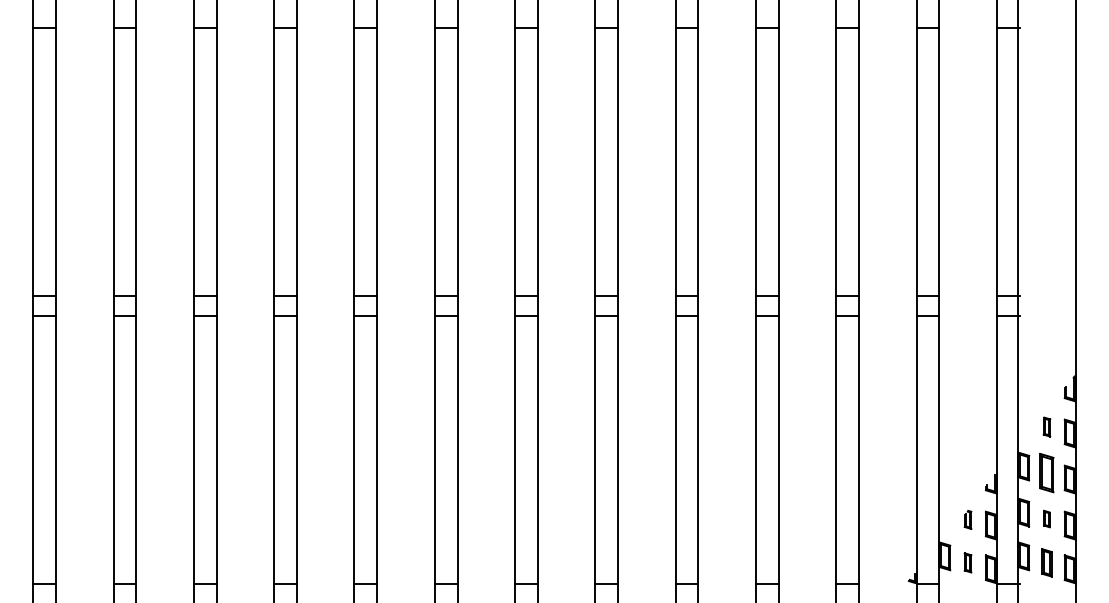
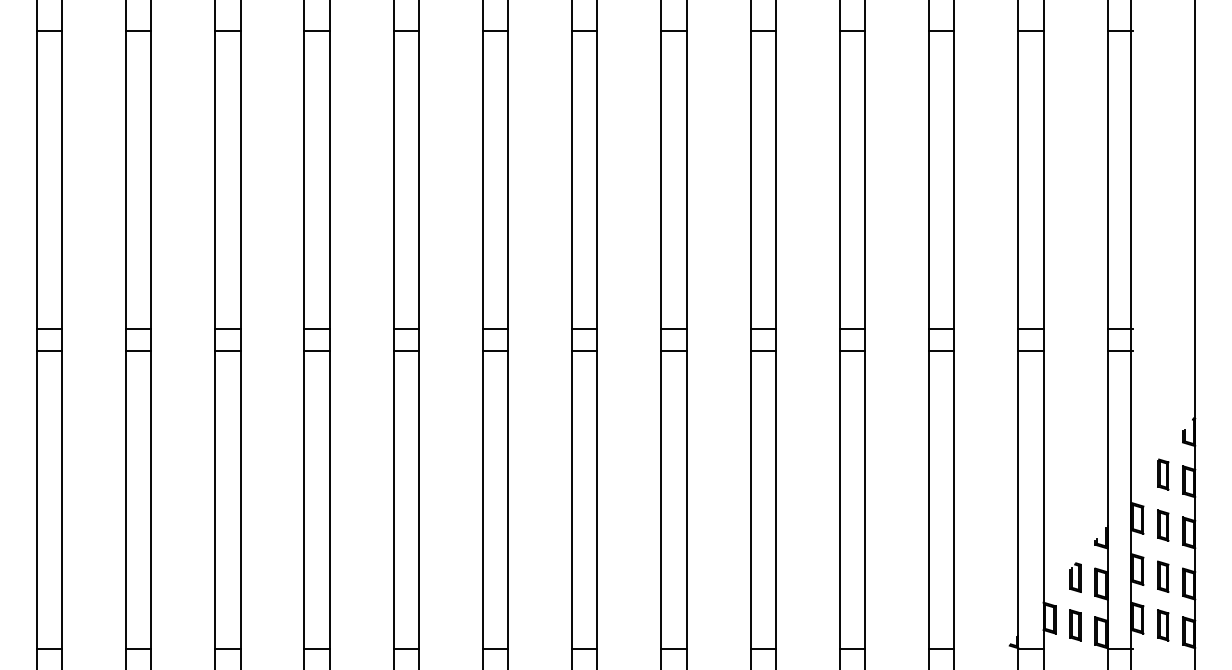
part: (1046, 426) -> (1162, 473), size x1.43
part: (1046, 472) -> (1162, 525), size x0.71
part: (1046, 518) -> (1162, 576), size x1.67
part: (967, 519) -> (1074, 577), size x1.43
part: (967, 562) -> (1074, 625), size x1.43

